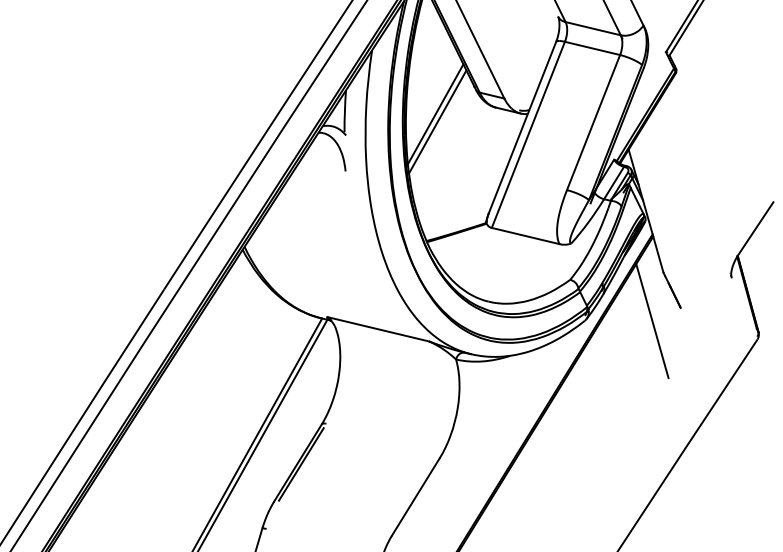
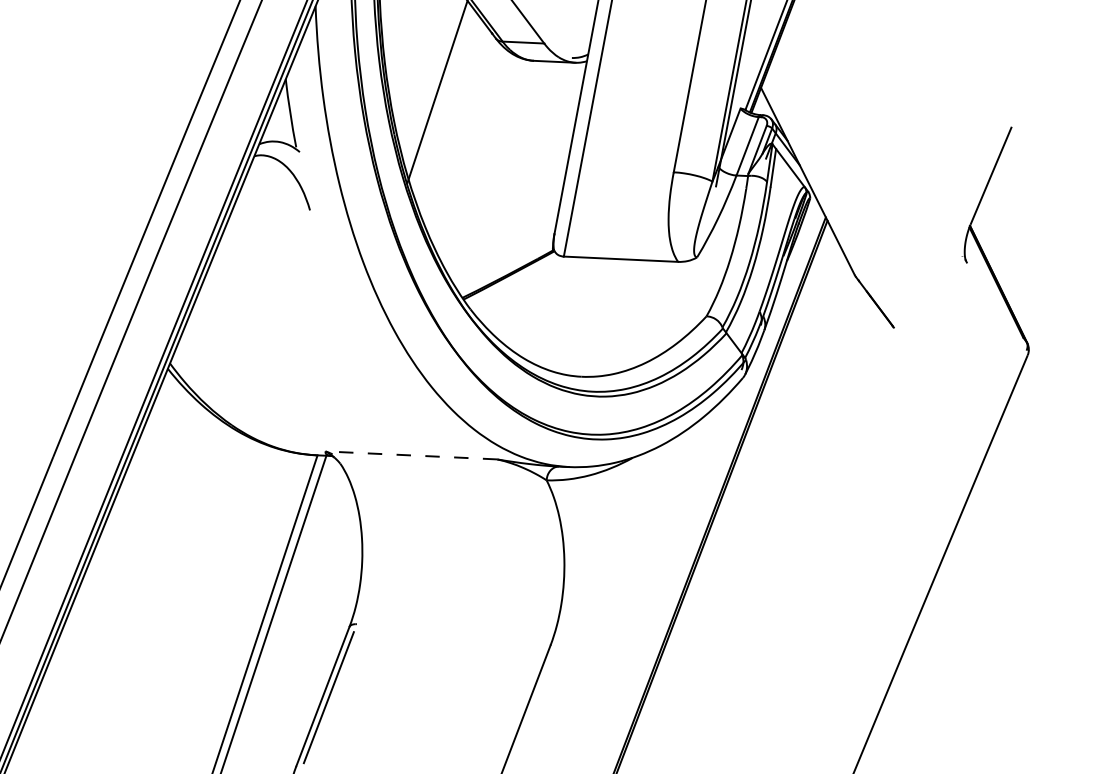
line: (437, 121) -> (443, 101), removed
line: (652, 321) -> (852, 358), removed
line: (377, 329) -> (410, 456), solid -> dashed

